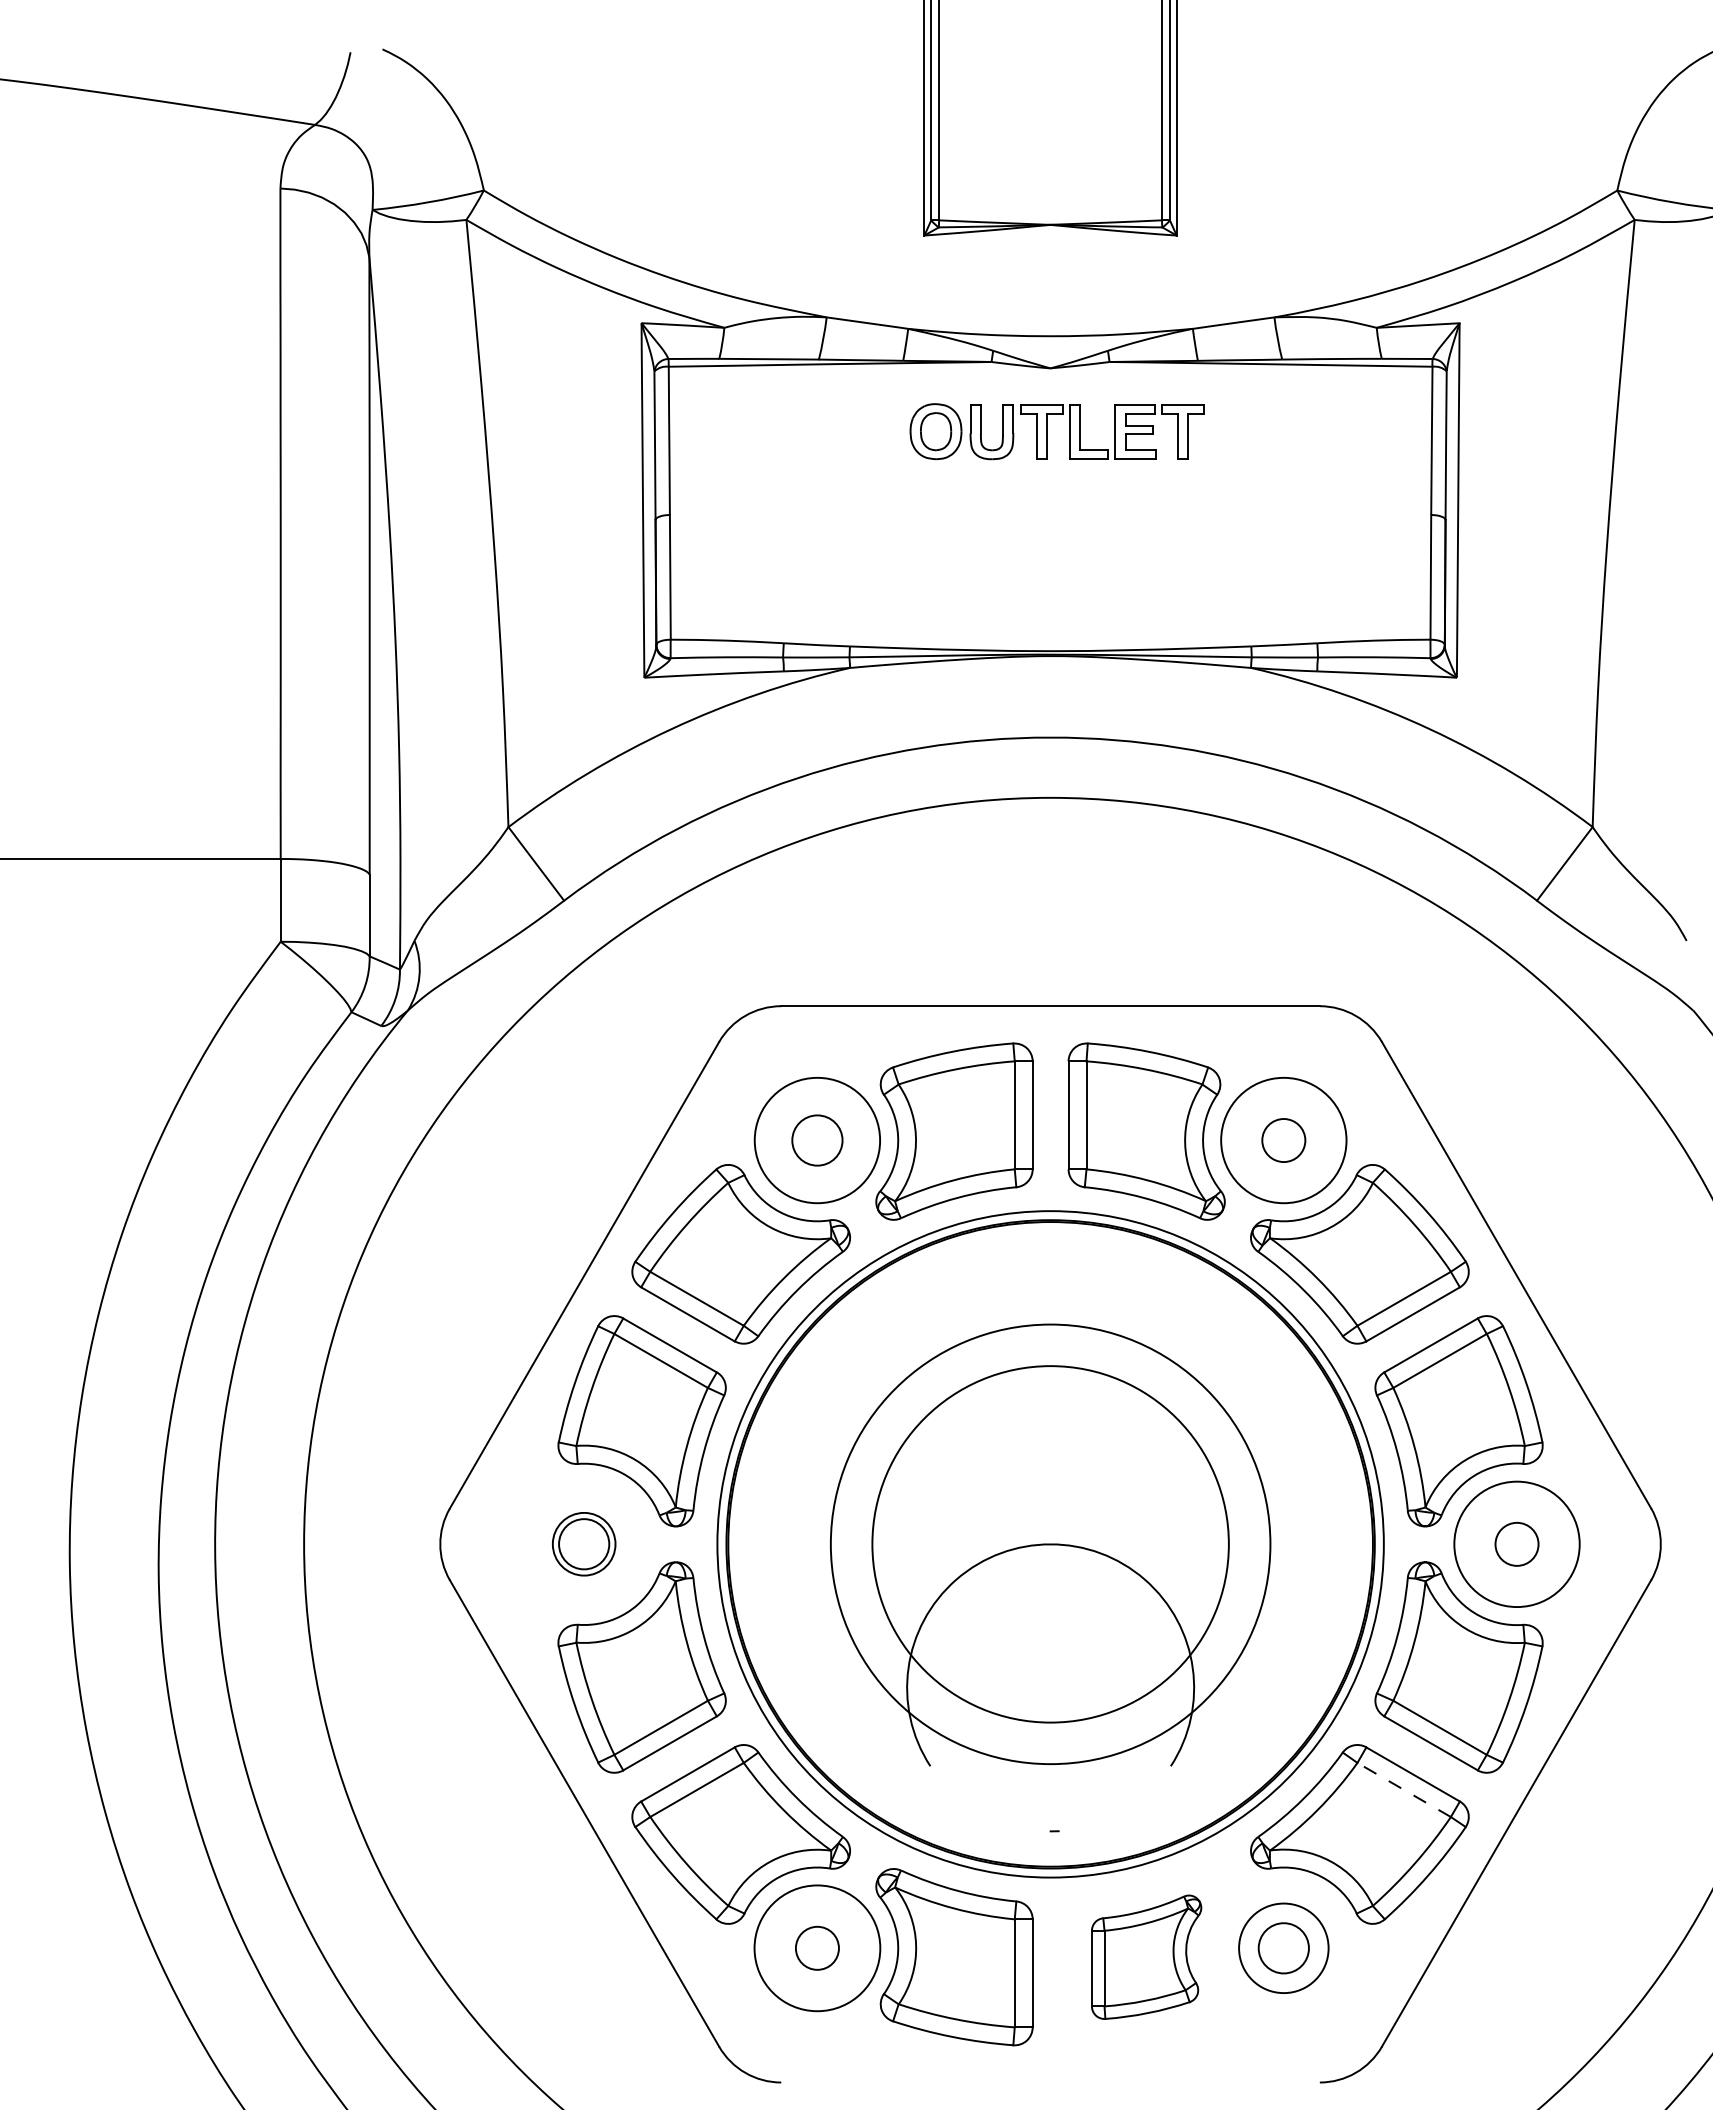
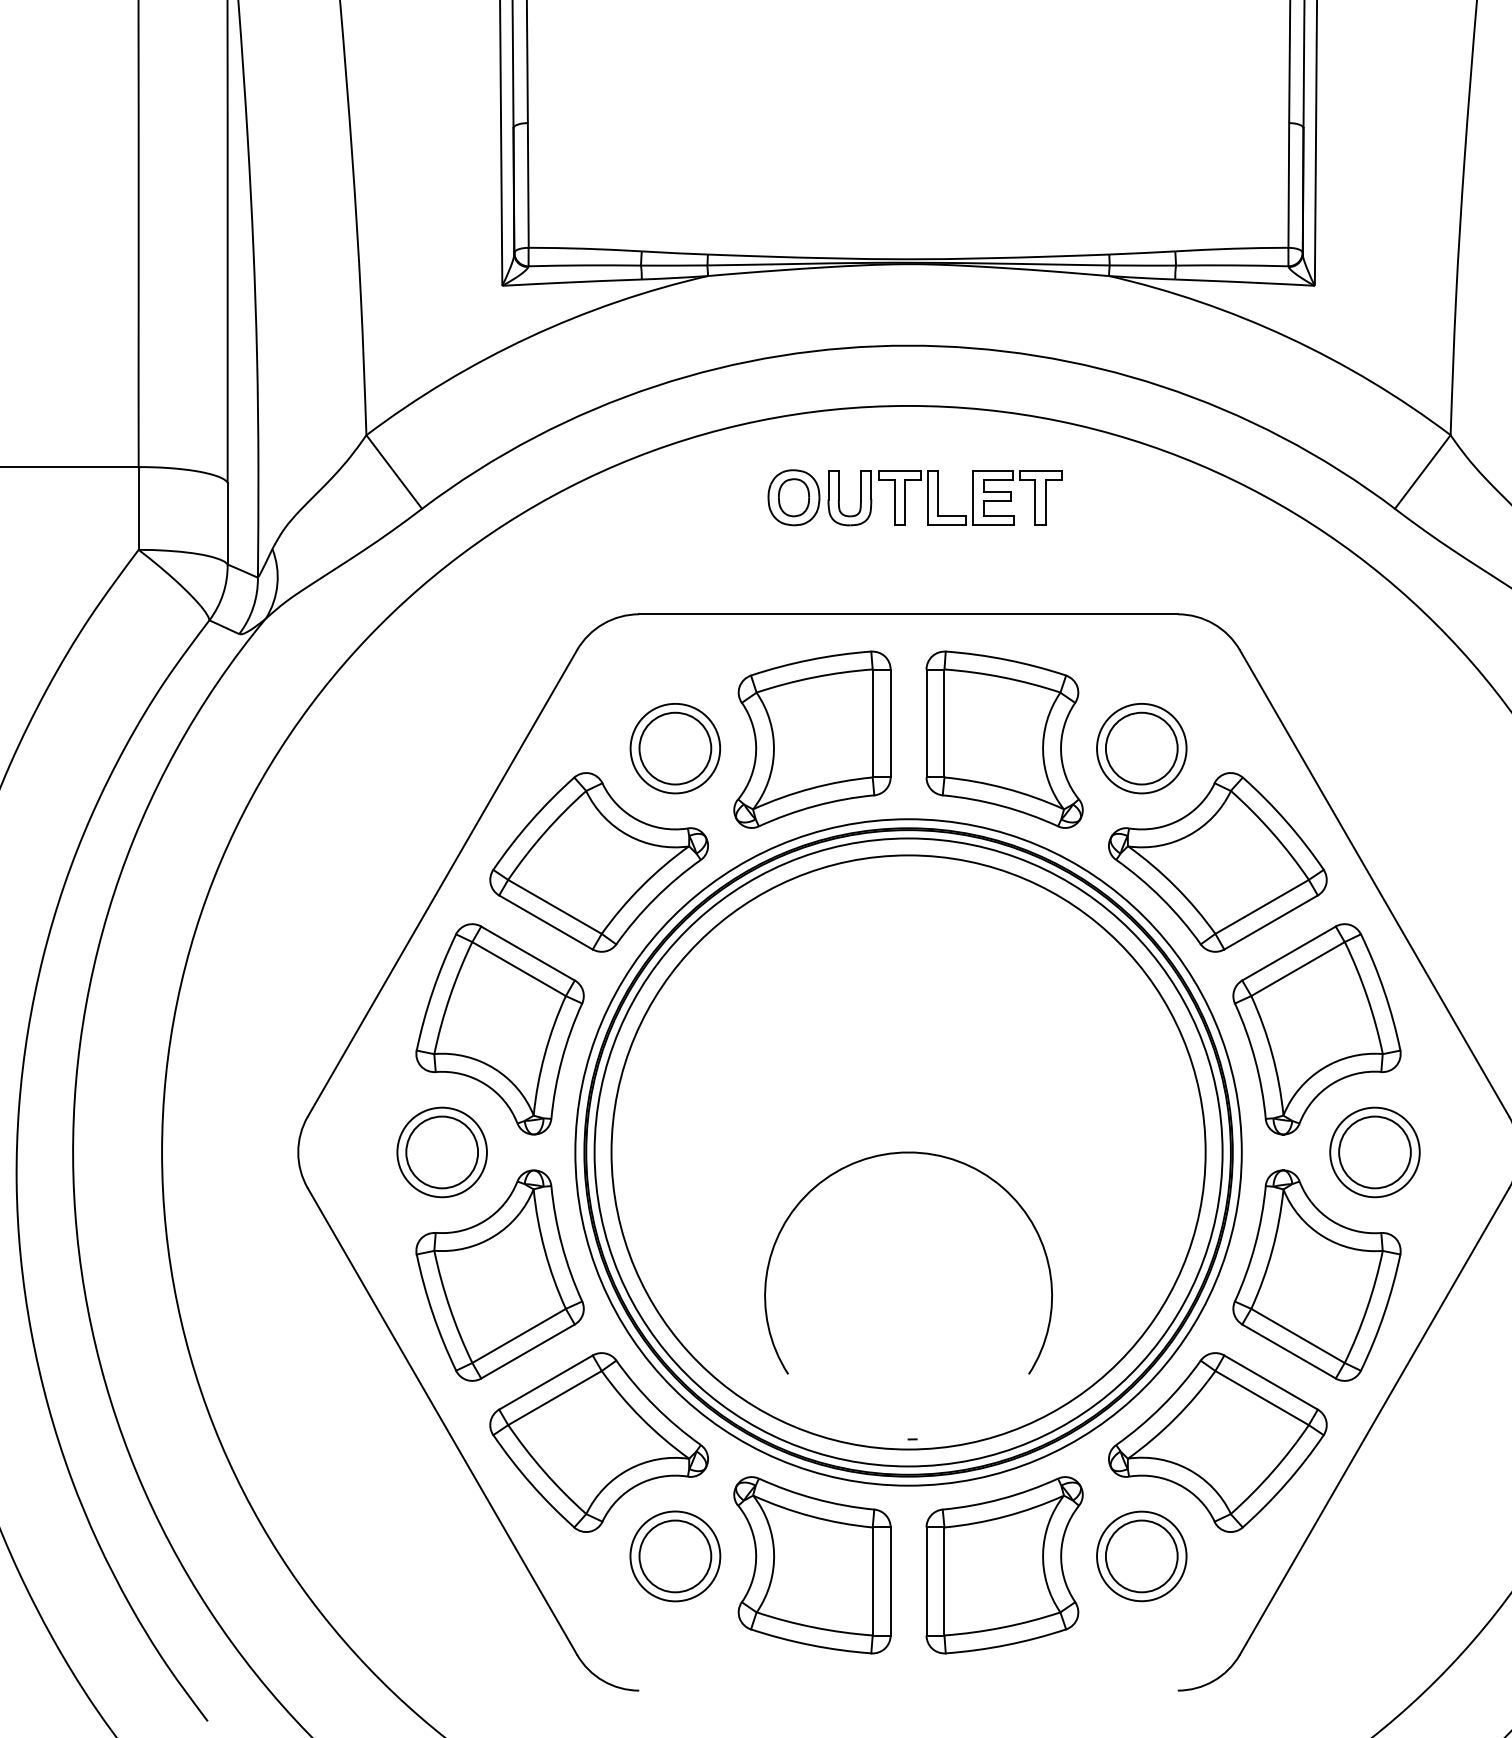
part: (1047, 431) -> (905, 497), moved
circle: (817, 1140) -> (675, 748), size x0.71
circle: (817, 1140) -> (675, 748), size x1.43
circle: (1283, 1140) -> (1141, 748), size x0.71
circle: (1283, 1140) -> (1141, 748), size x1.67
part: (583, 1543) -> (441, 1151), size x1.43
circle: (1050, 1544) -> (908, 1152), size x1.43
circle: (1050, 1544) -> (908, 1152), size x1.67
circle: (1516, 1544) -> (1374, 1152), size x0.71
circle: (1516, 1544) -> (1374, 1152), size x1.67
line: (1404, 1789) -> (1262, 1397), dashed -> solid
circle: (817, 1948) -> (675, 1556), size x0.71
circle: (817, 1948) -> (675, 1556), size x1.67
circle: (1283, 1948) -> (1141, 1556), size x1.43
part: (1146, 1957) -> (1004, 1565), size x1.43

